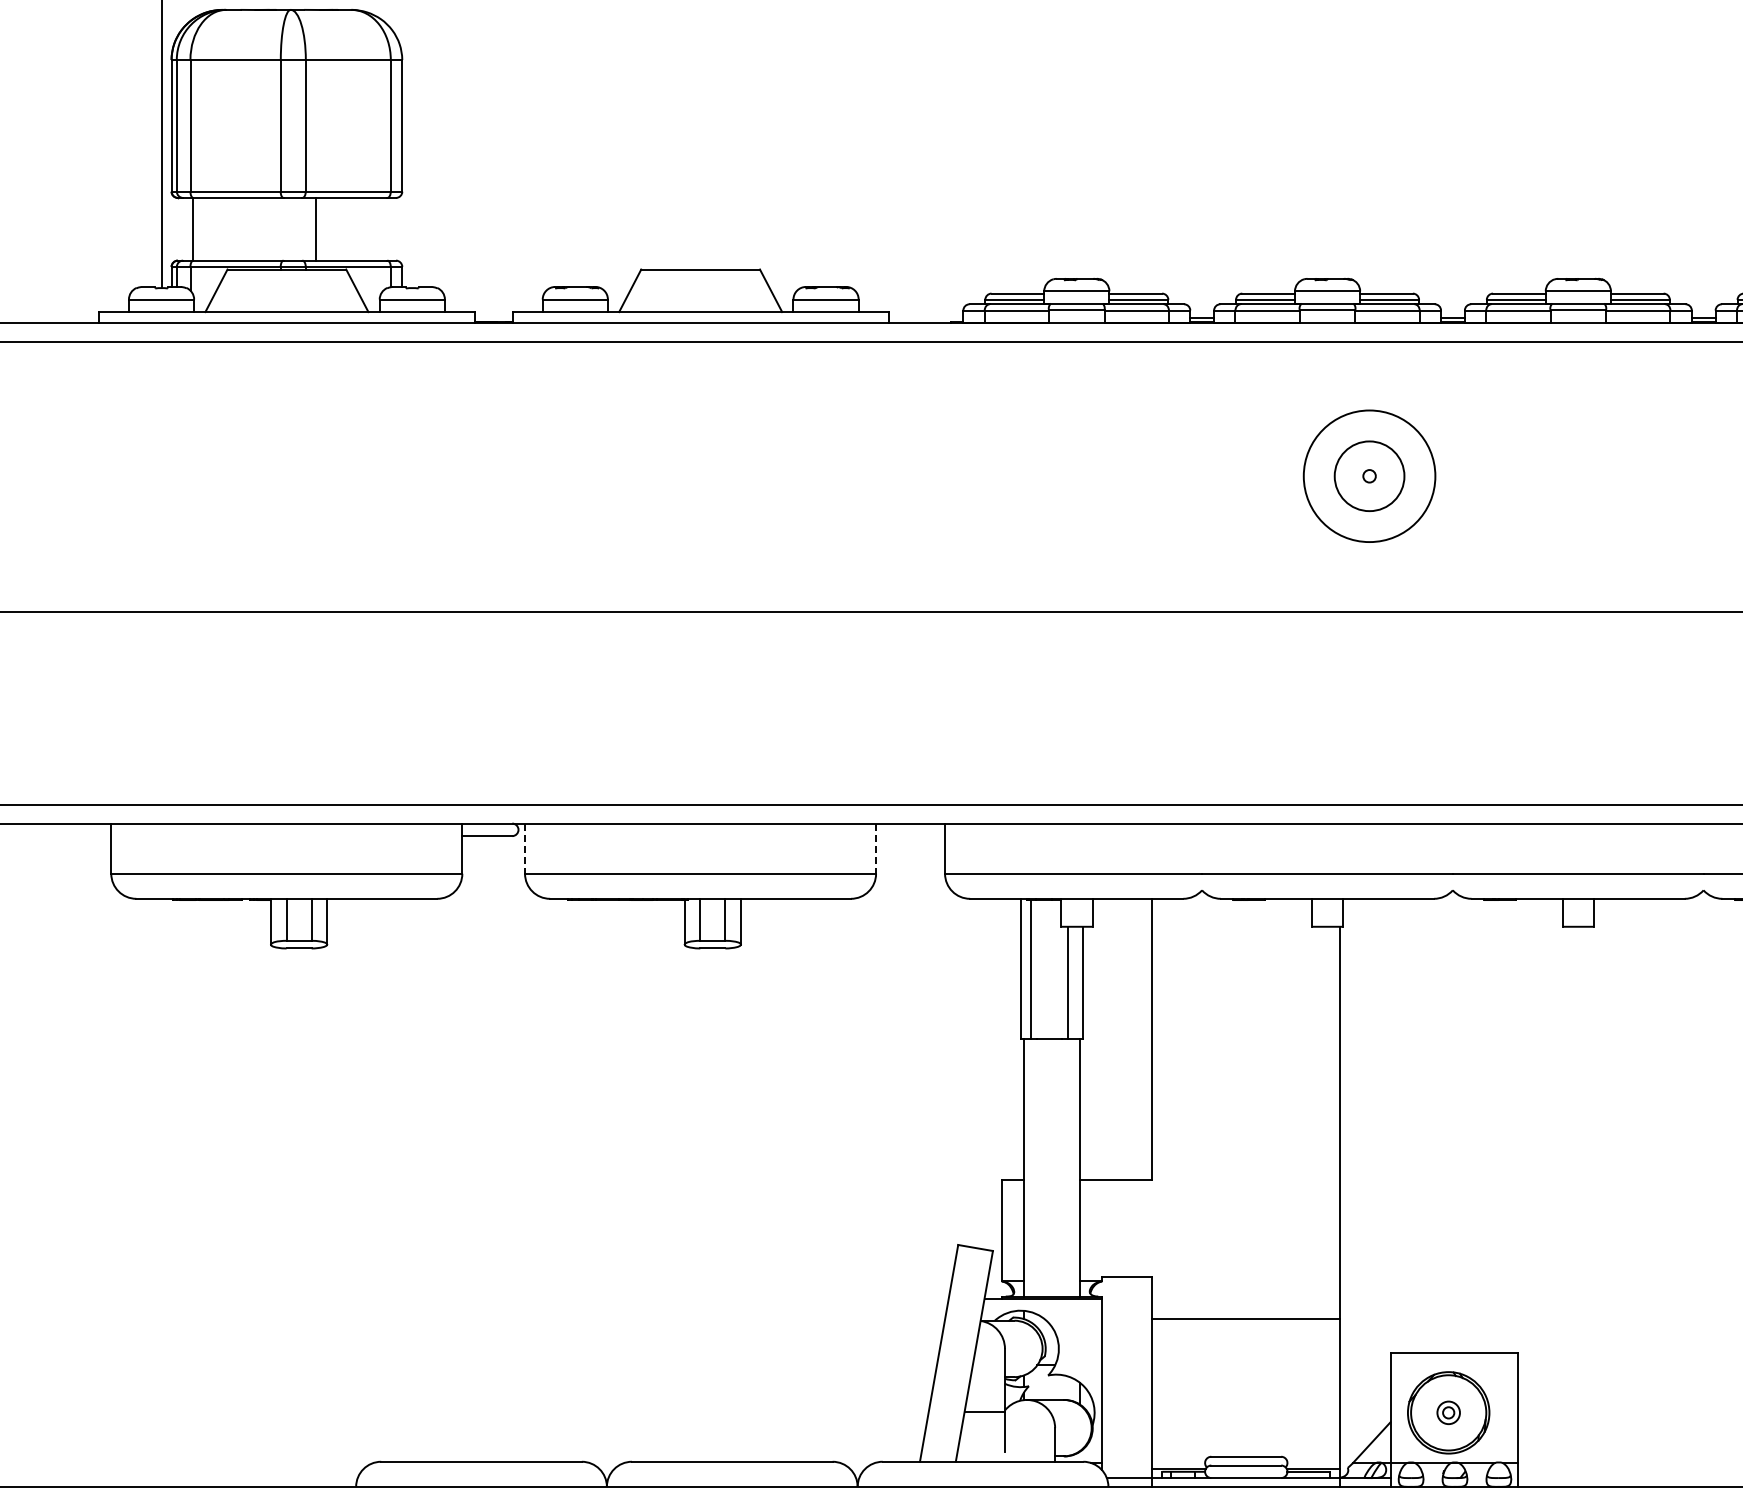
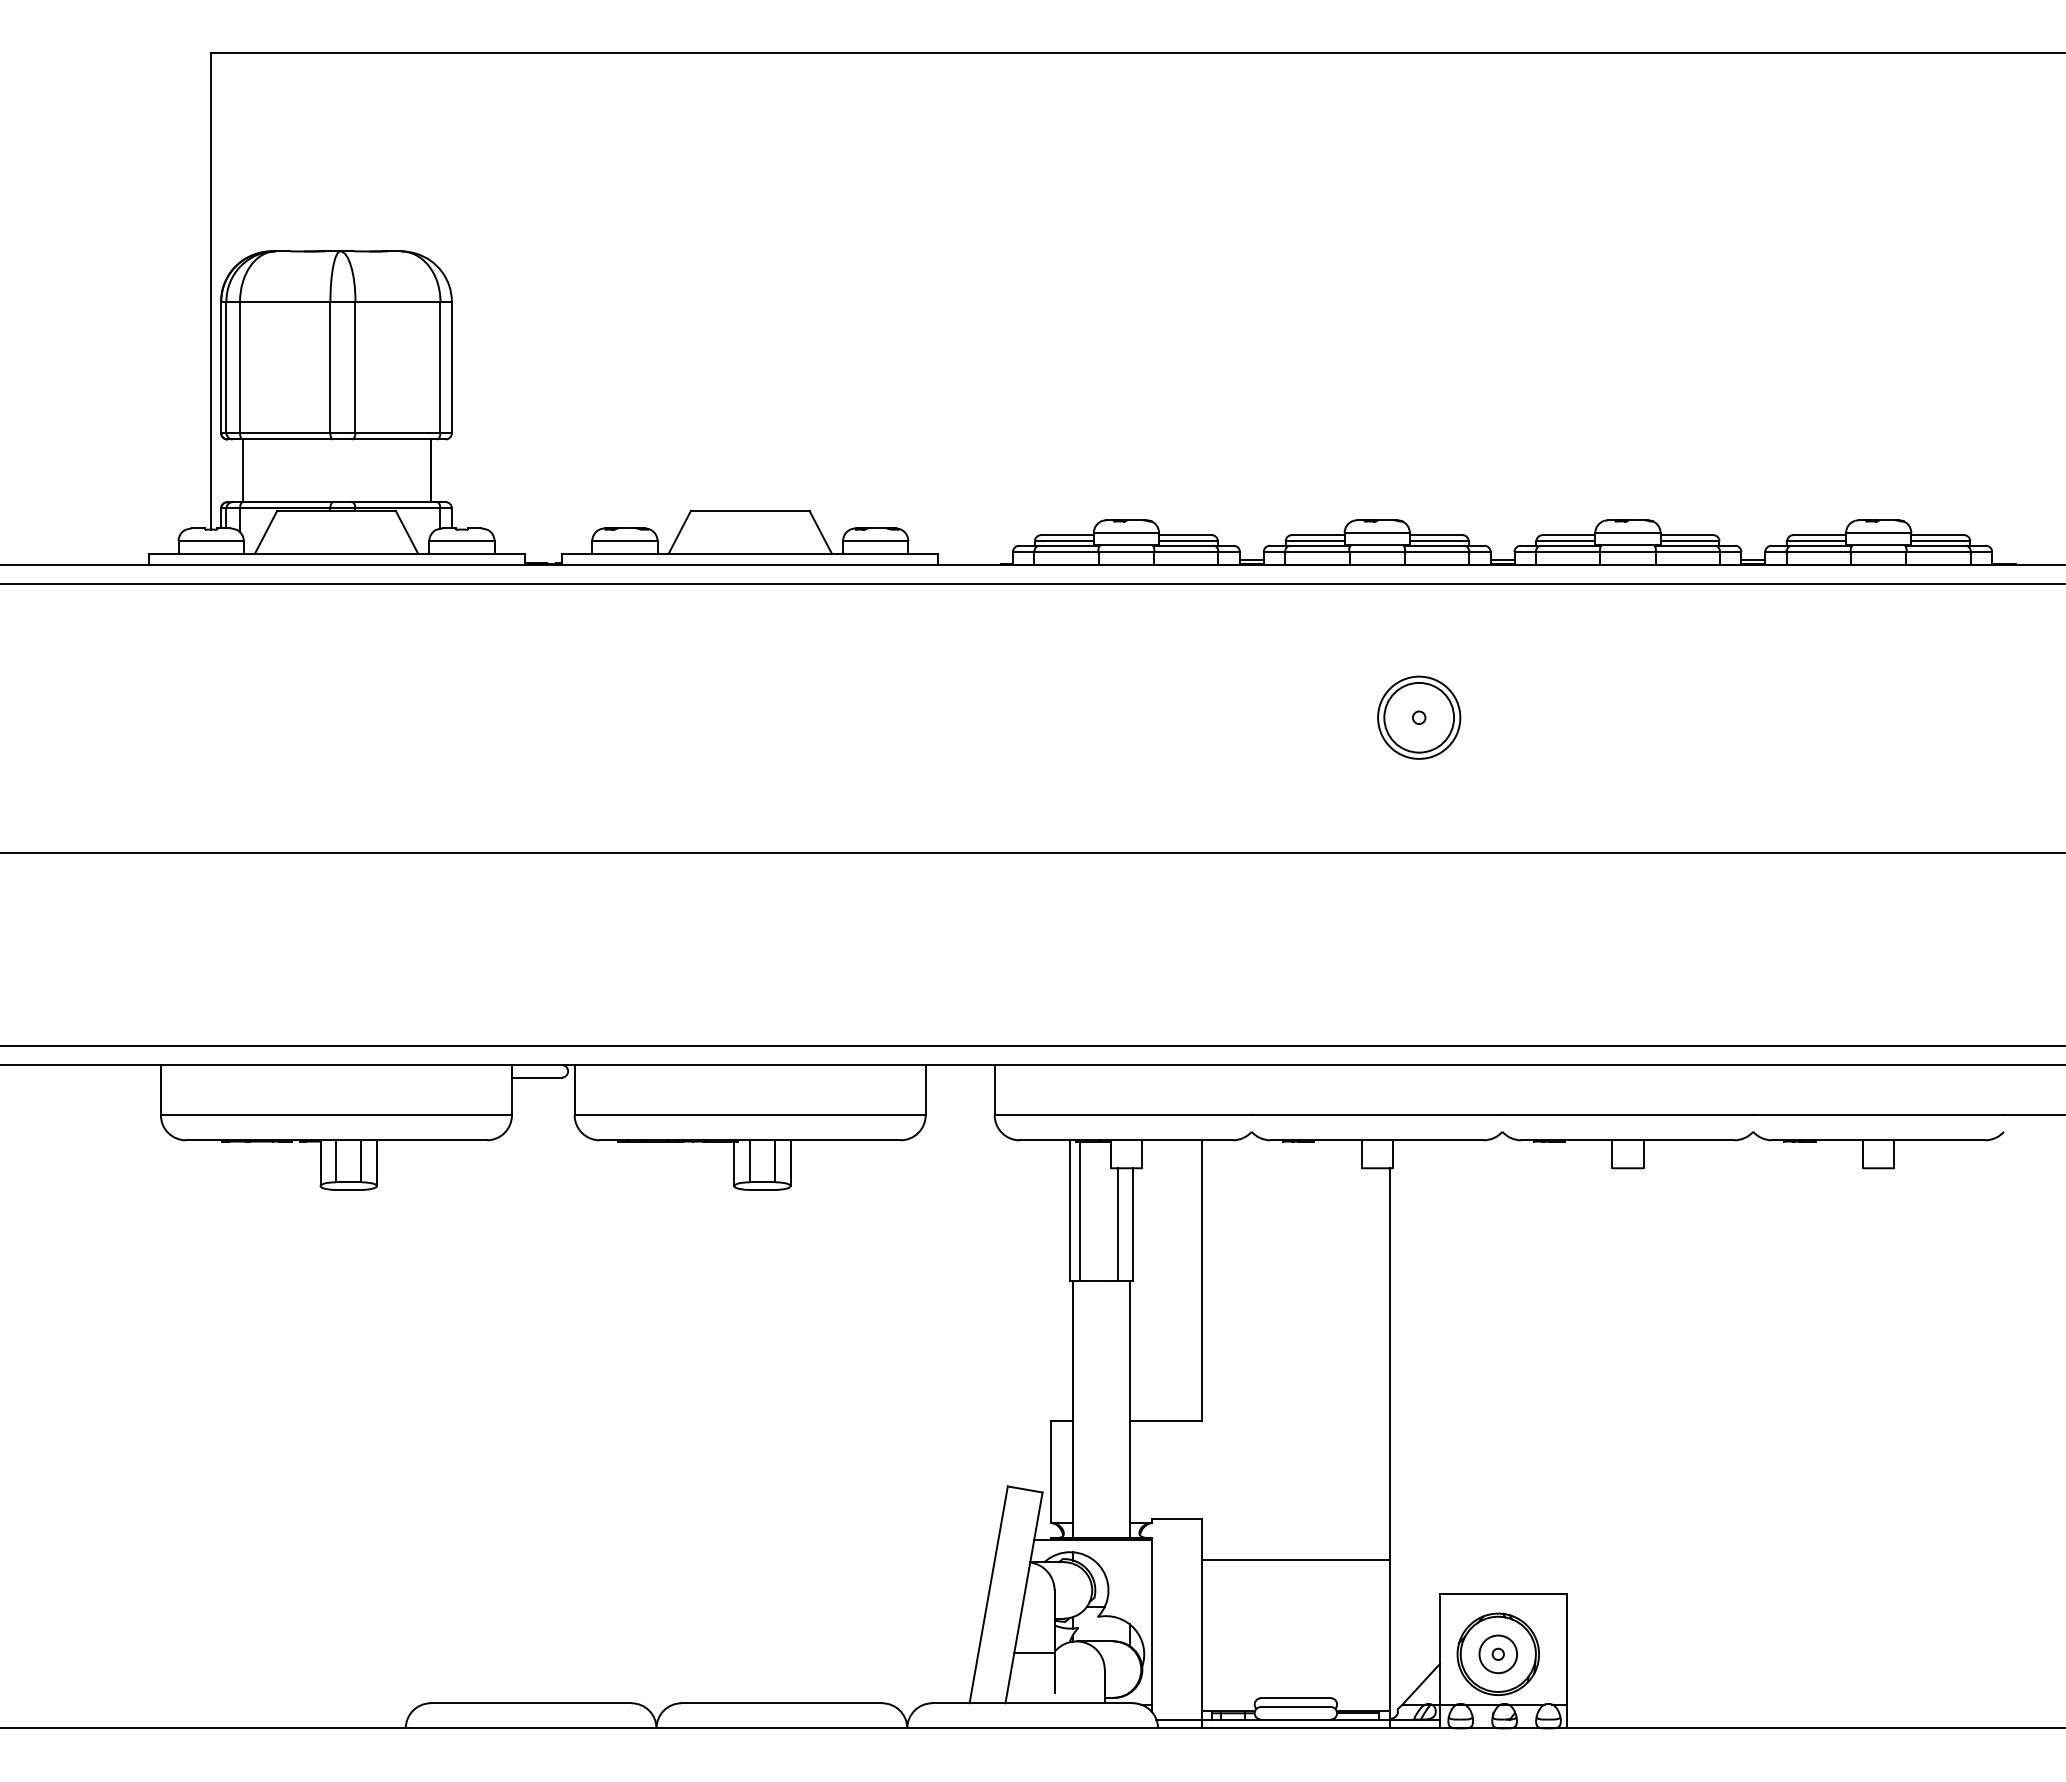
line: (315, 229) -> (430, 470), moved
circle: (1369, 476) -> (1419, 717), size x0.62
line: (524, 849) -> (574, 1090), dashed -> solid
line: (875, 849) -> (925, 1090), dashed -> solid
circle: (1448, 1413) -> (1498, 1654), size x1.67

